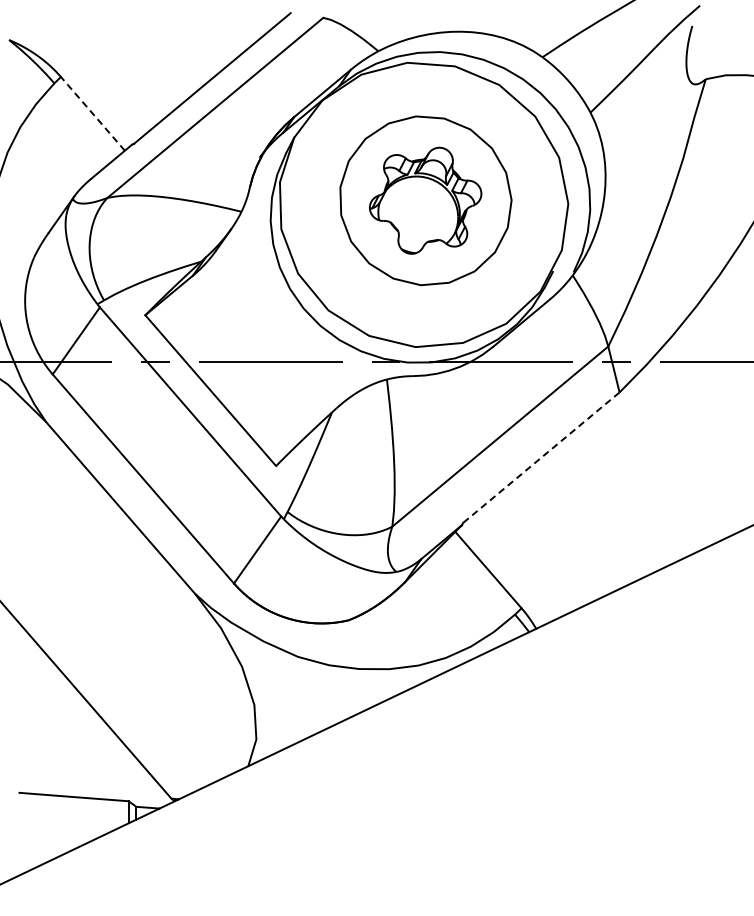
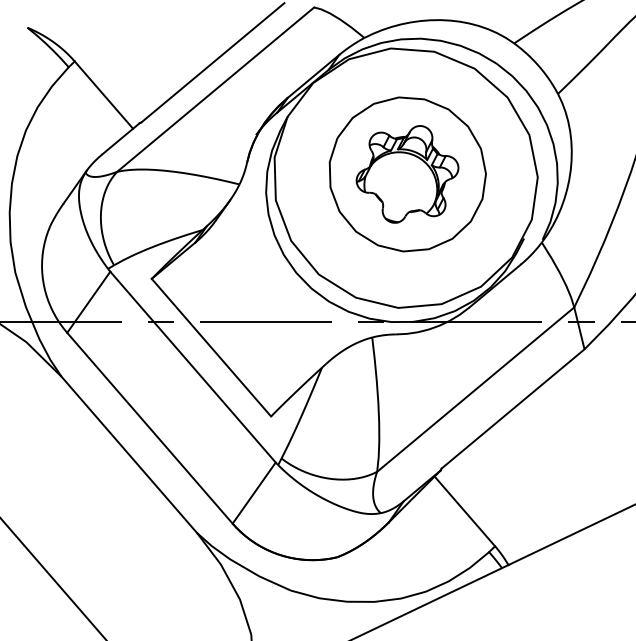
line: (92, 113) -> (103, 94), dashed -> solid
line: (541, 457) -> (513, 408), dashed -> solid

